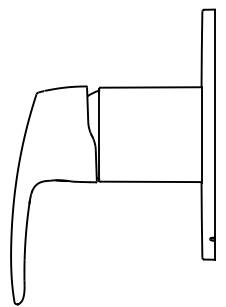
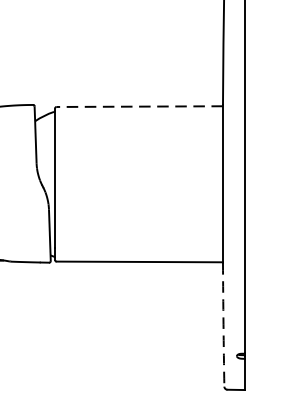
line: (150, 87) -> (139, 106), solid -> dashed
arc: (201, 220) -> (222, 325), solid -> dashed

